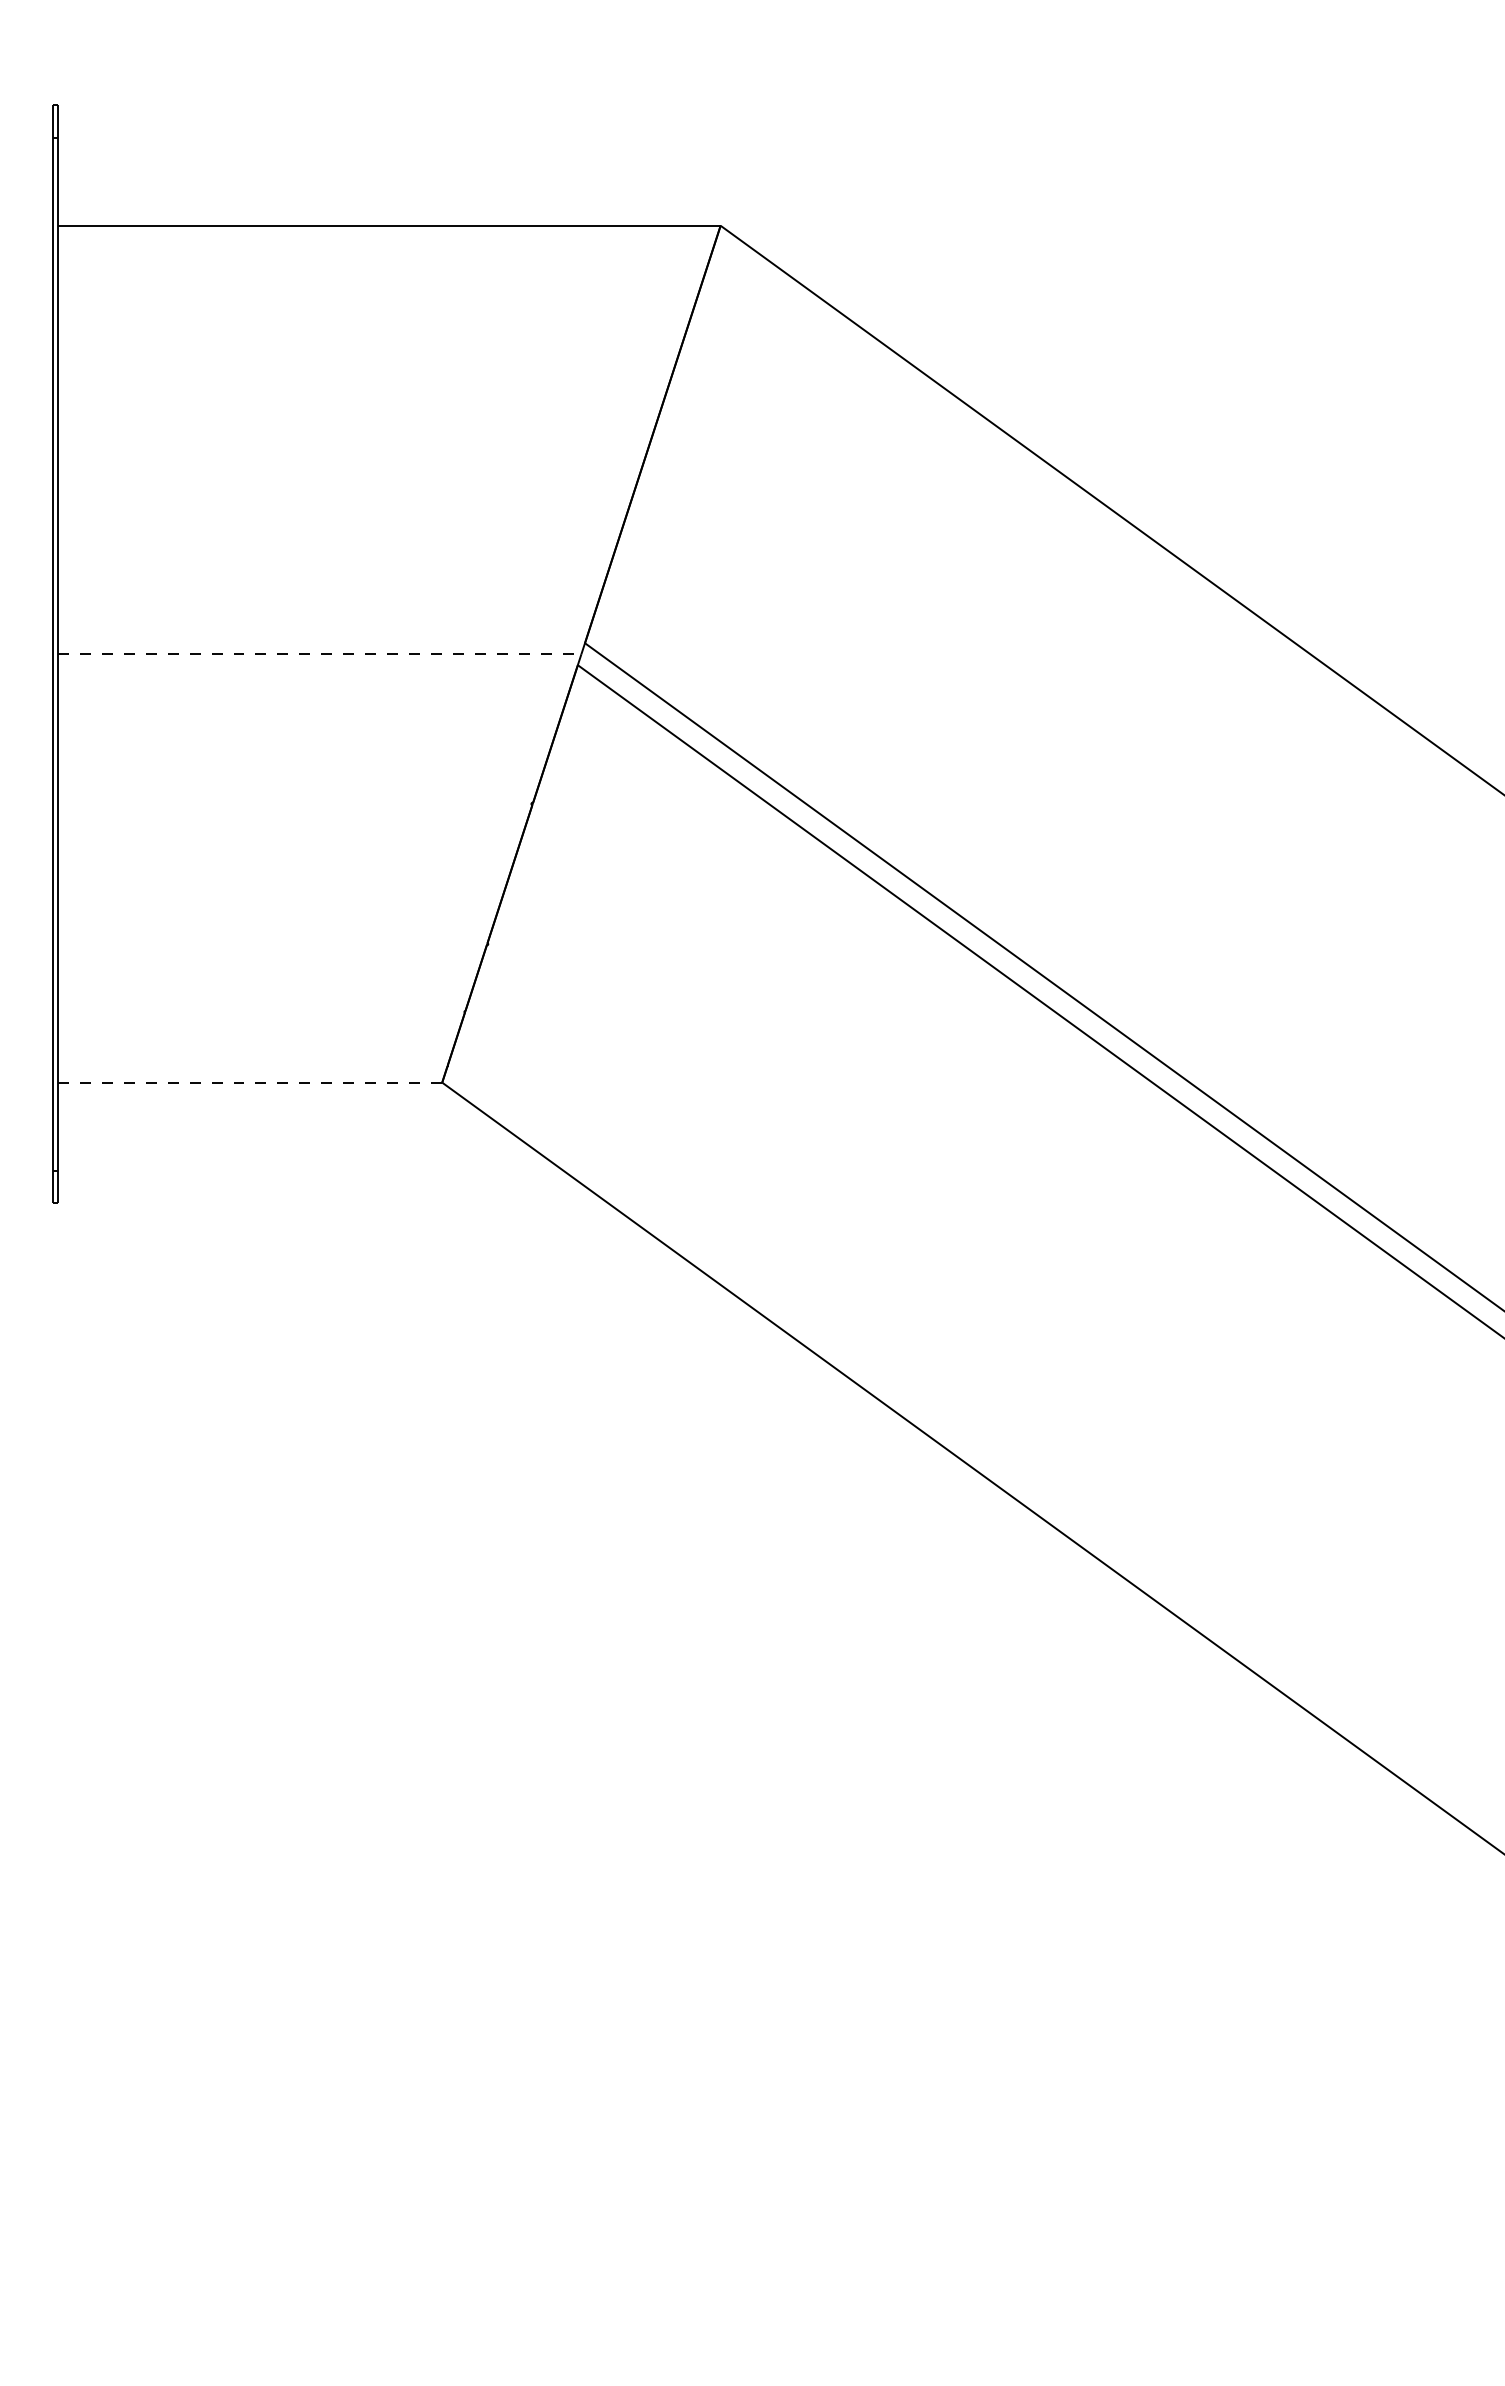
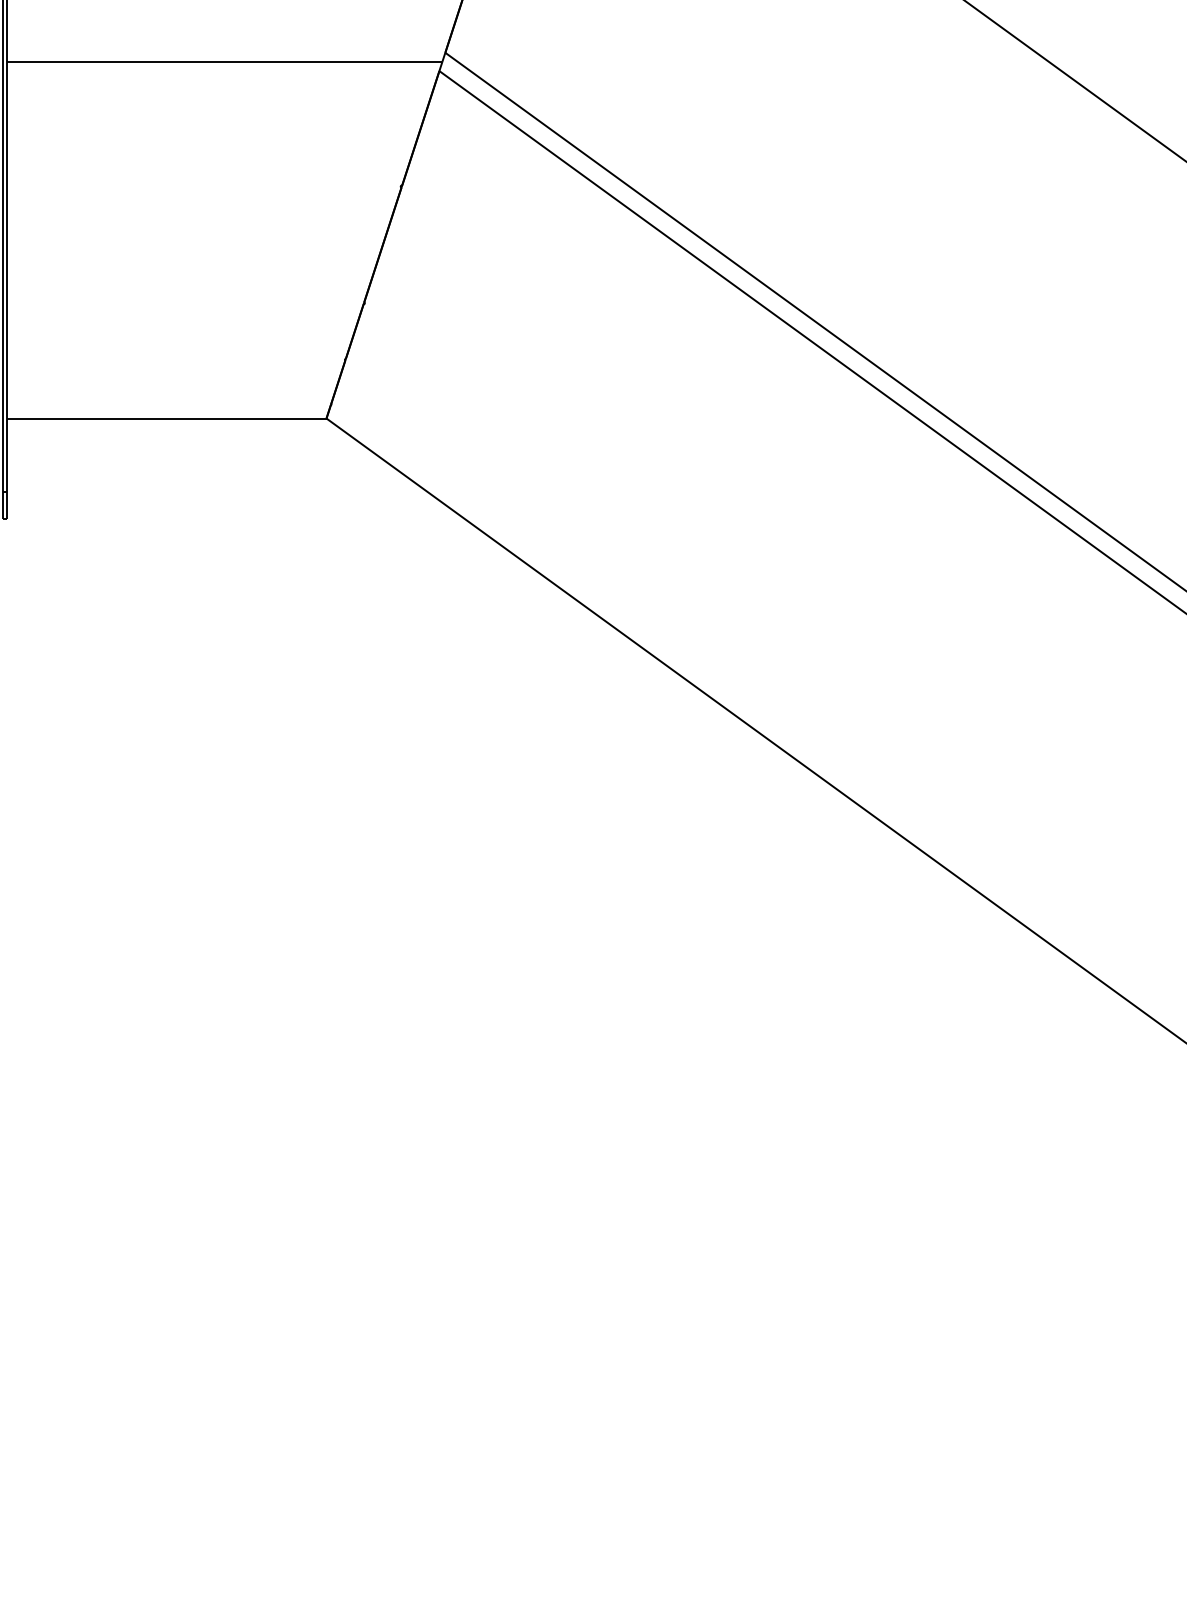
line: (319, 654) -> (224, 62), dashed -> solid
line: (250, 1082) -> (166, 418), dashed -> solid

